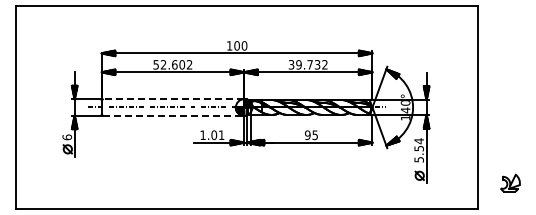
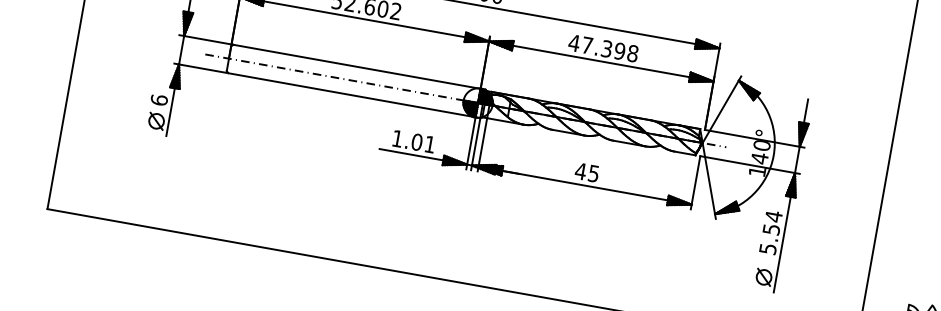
text: (307, 64) -> (602, 47), 39.732 -> 47.398
line: (173, 99) -> (356, 67), dashed -> solid
line: (173, 115) -> (351, 95), dashed -> solid
text: (307, 135) -> (580, 171), 95 -> 45

